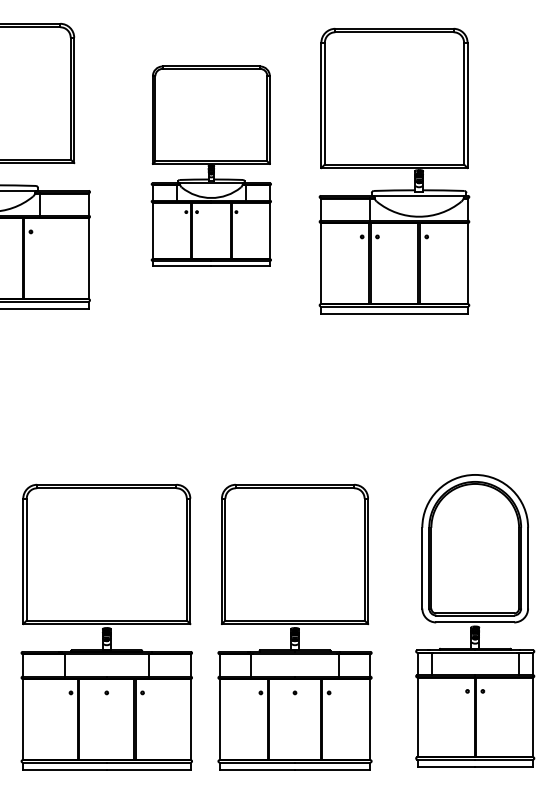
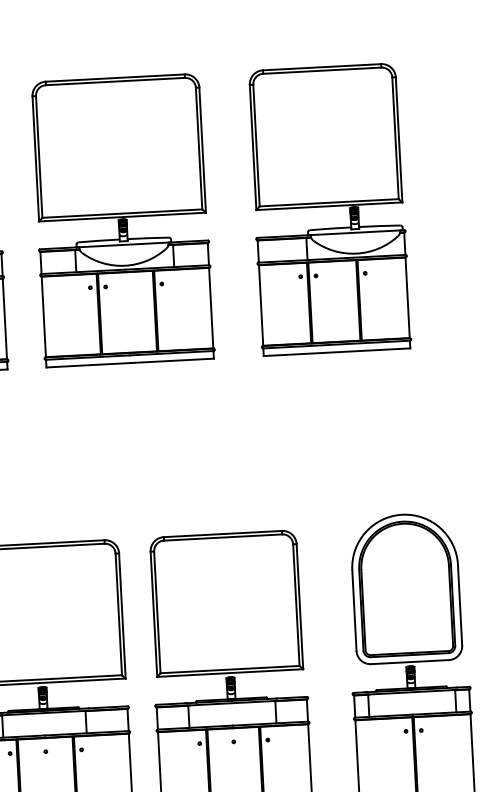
part: (211, 165) -> (122, 219), size x1.43
part: (394, 170) -> (329, 208), moved

